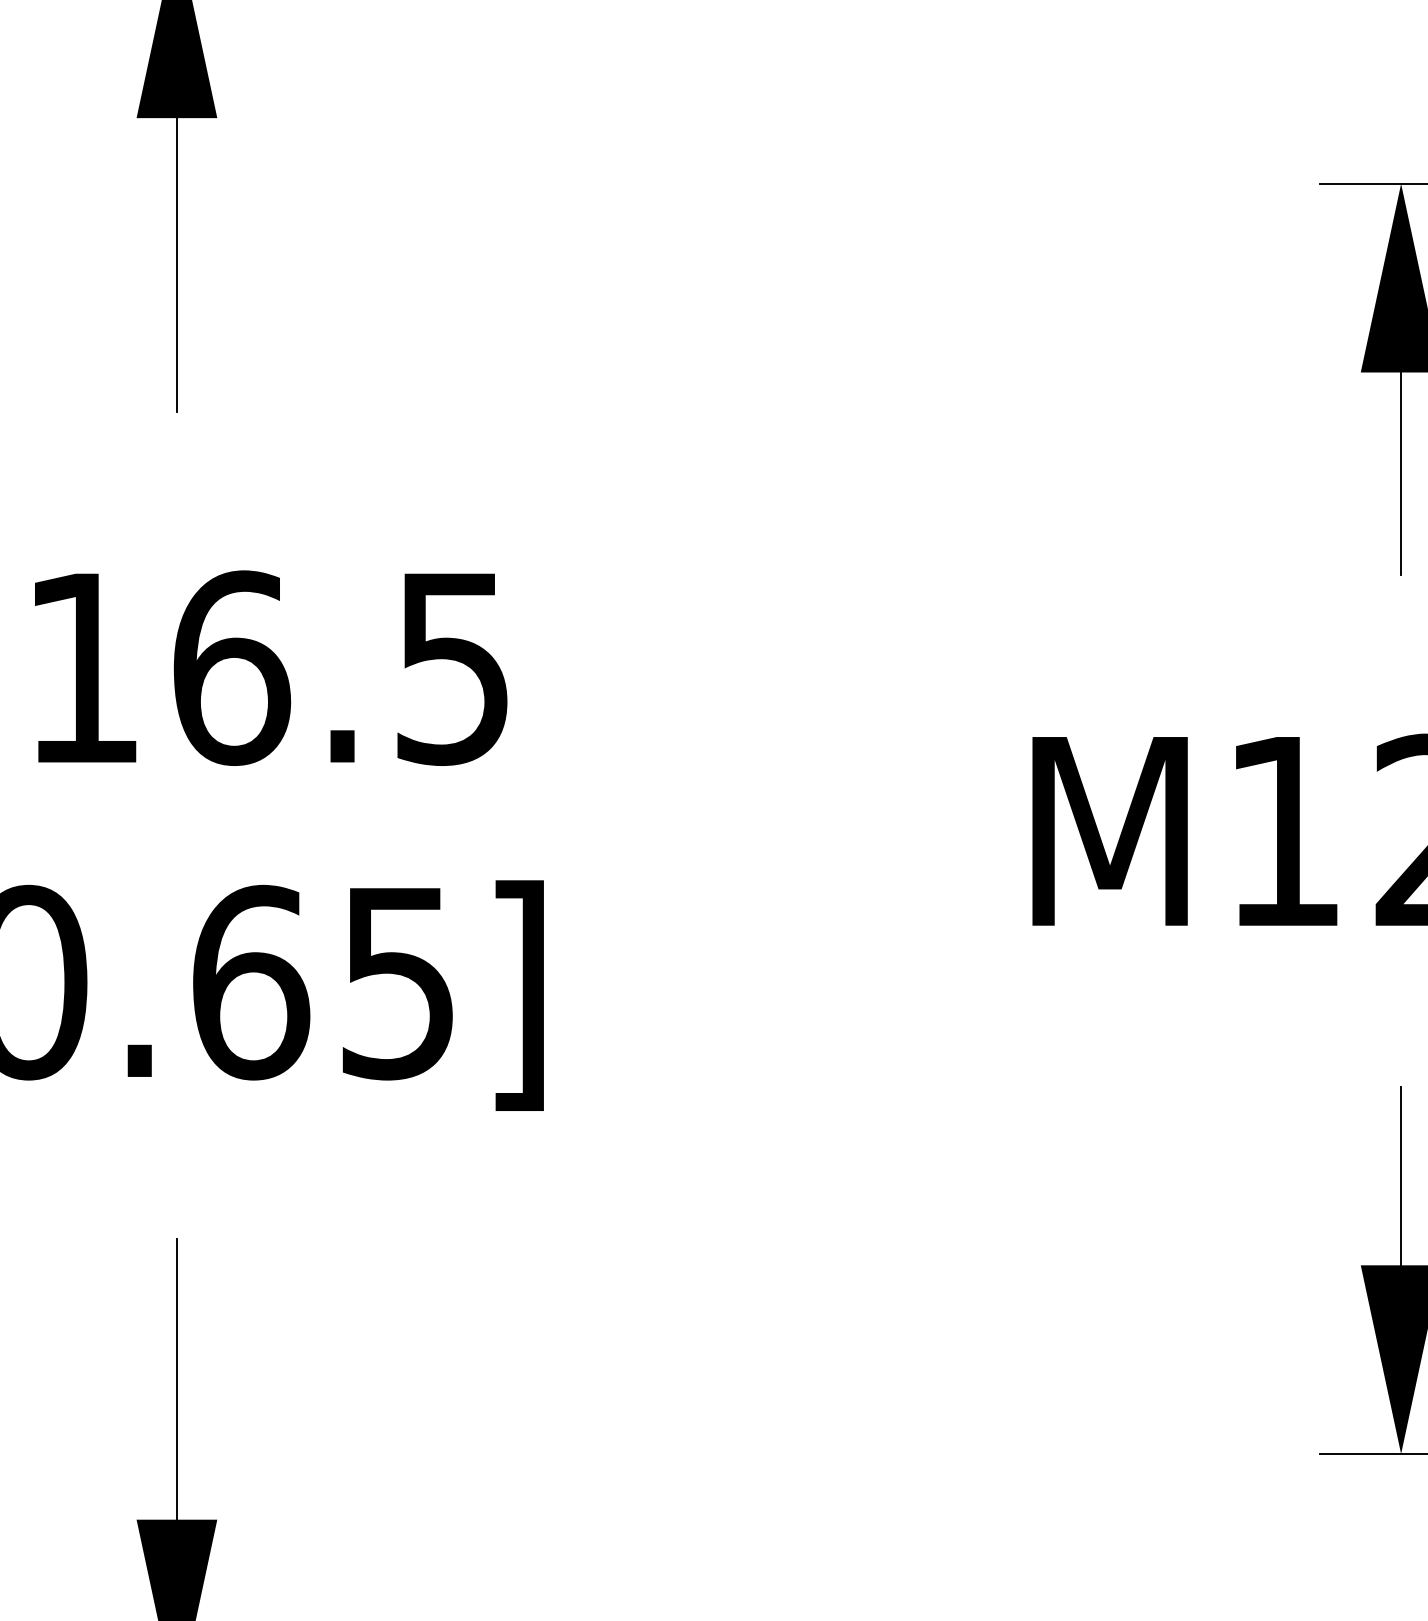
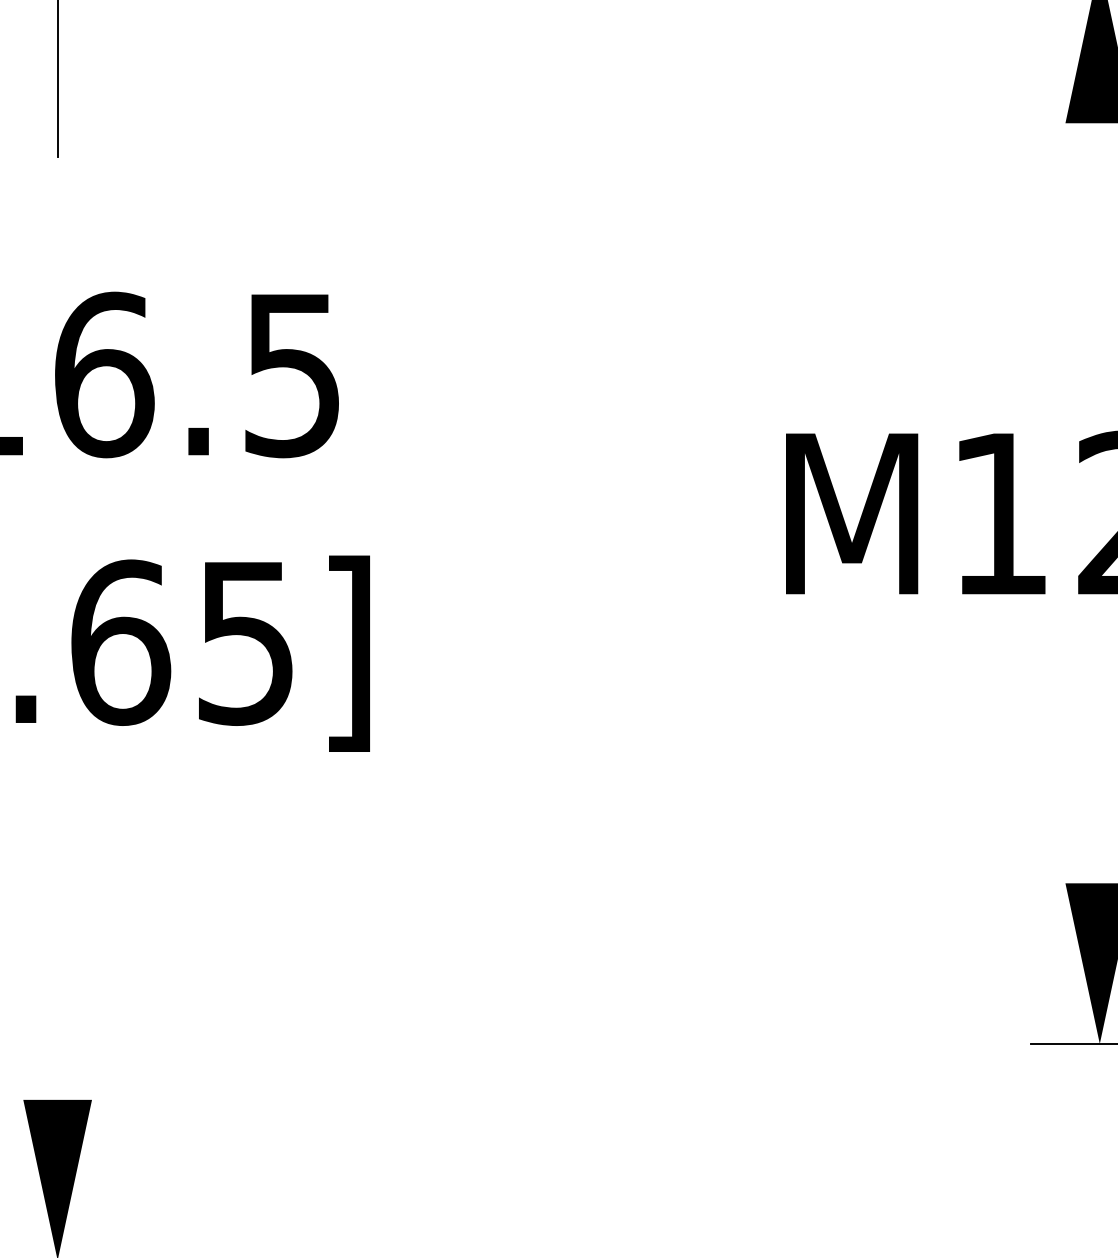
line: (1401, 473) -> (1100, 209), removed
line: (1401, 1176) -> (1100, 807), removed
line: (176, 1378) -> (57, 979), removed

